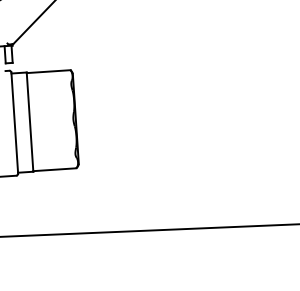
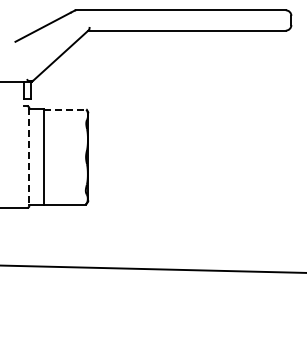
line: (48, 71) -> (65, 109), solid -> dashed
line: (14, 123) -> (29, 157), solid -> dashed

